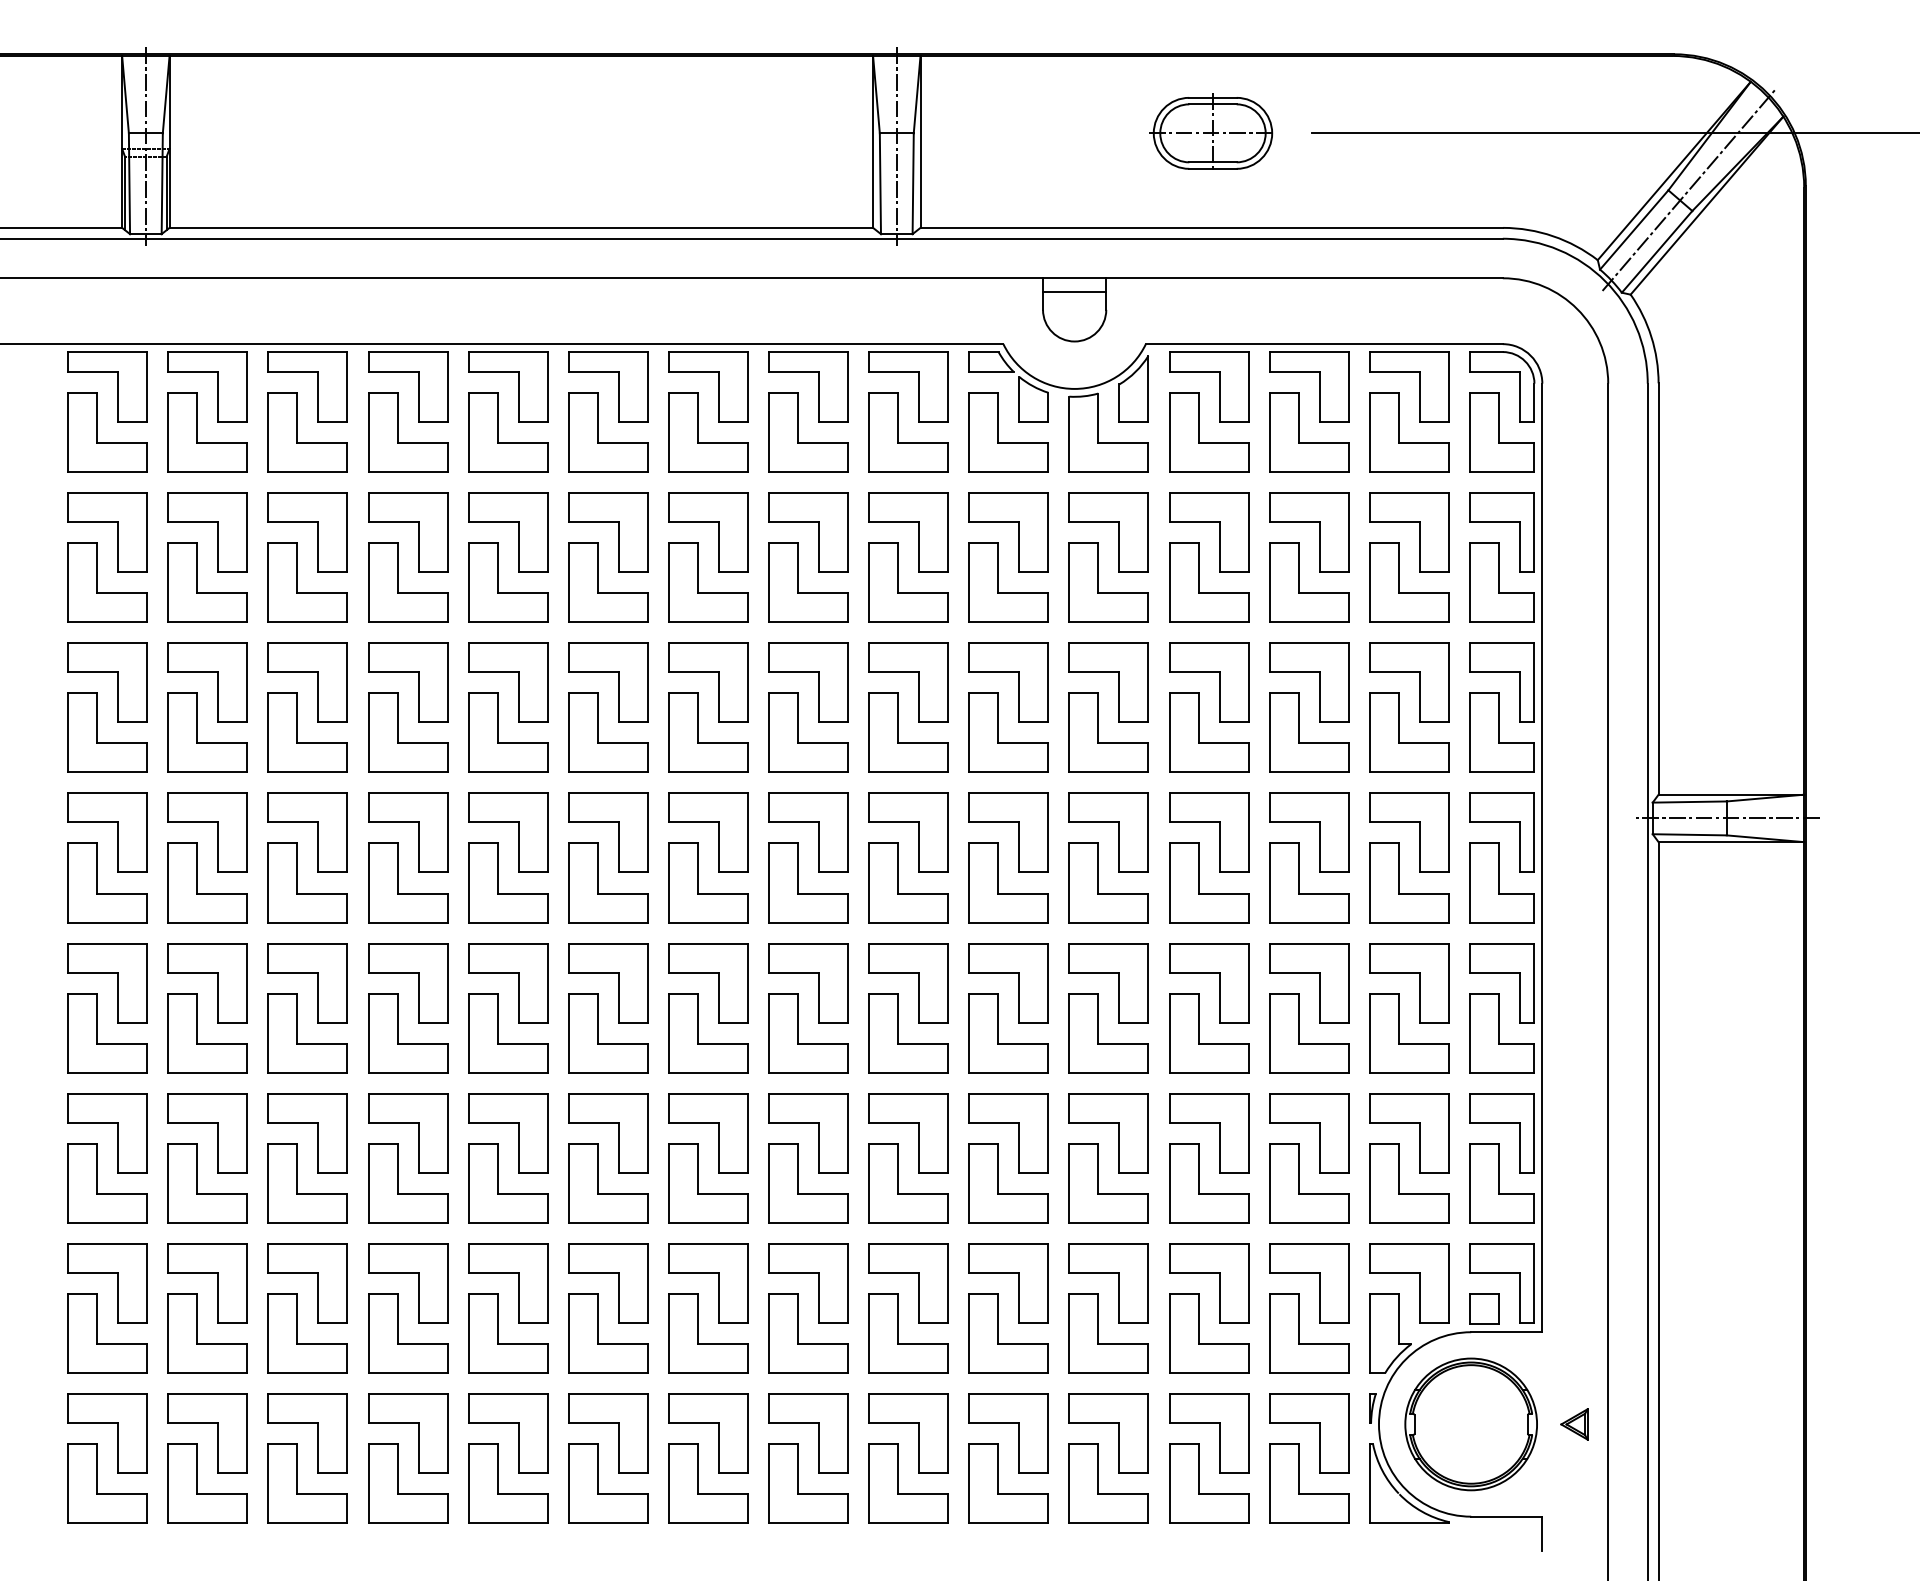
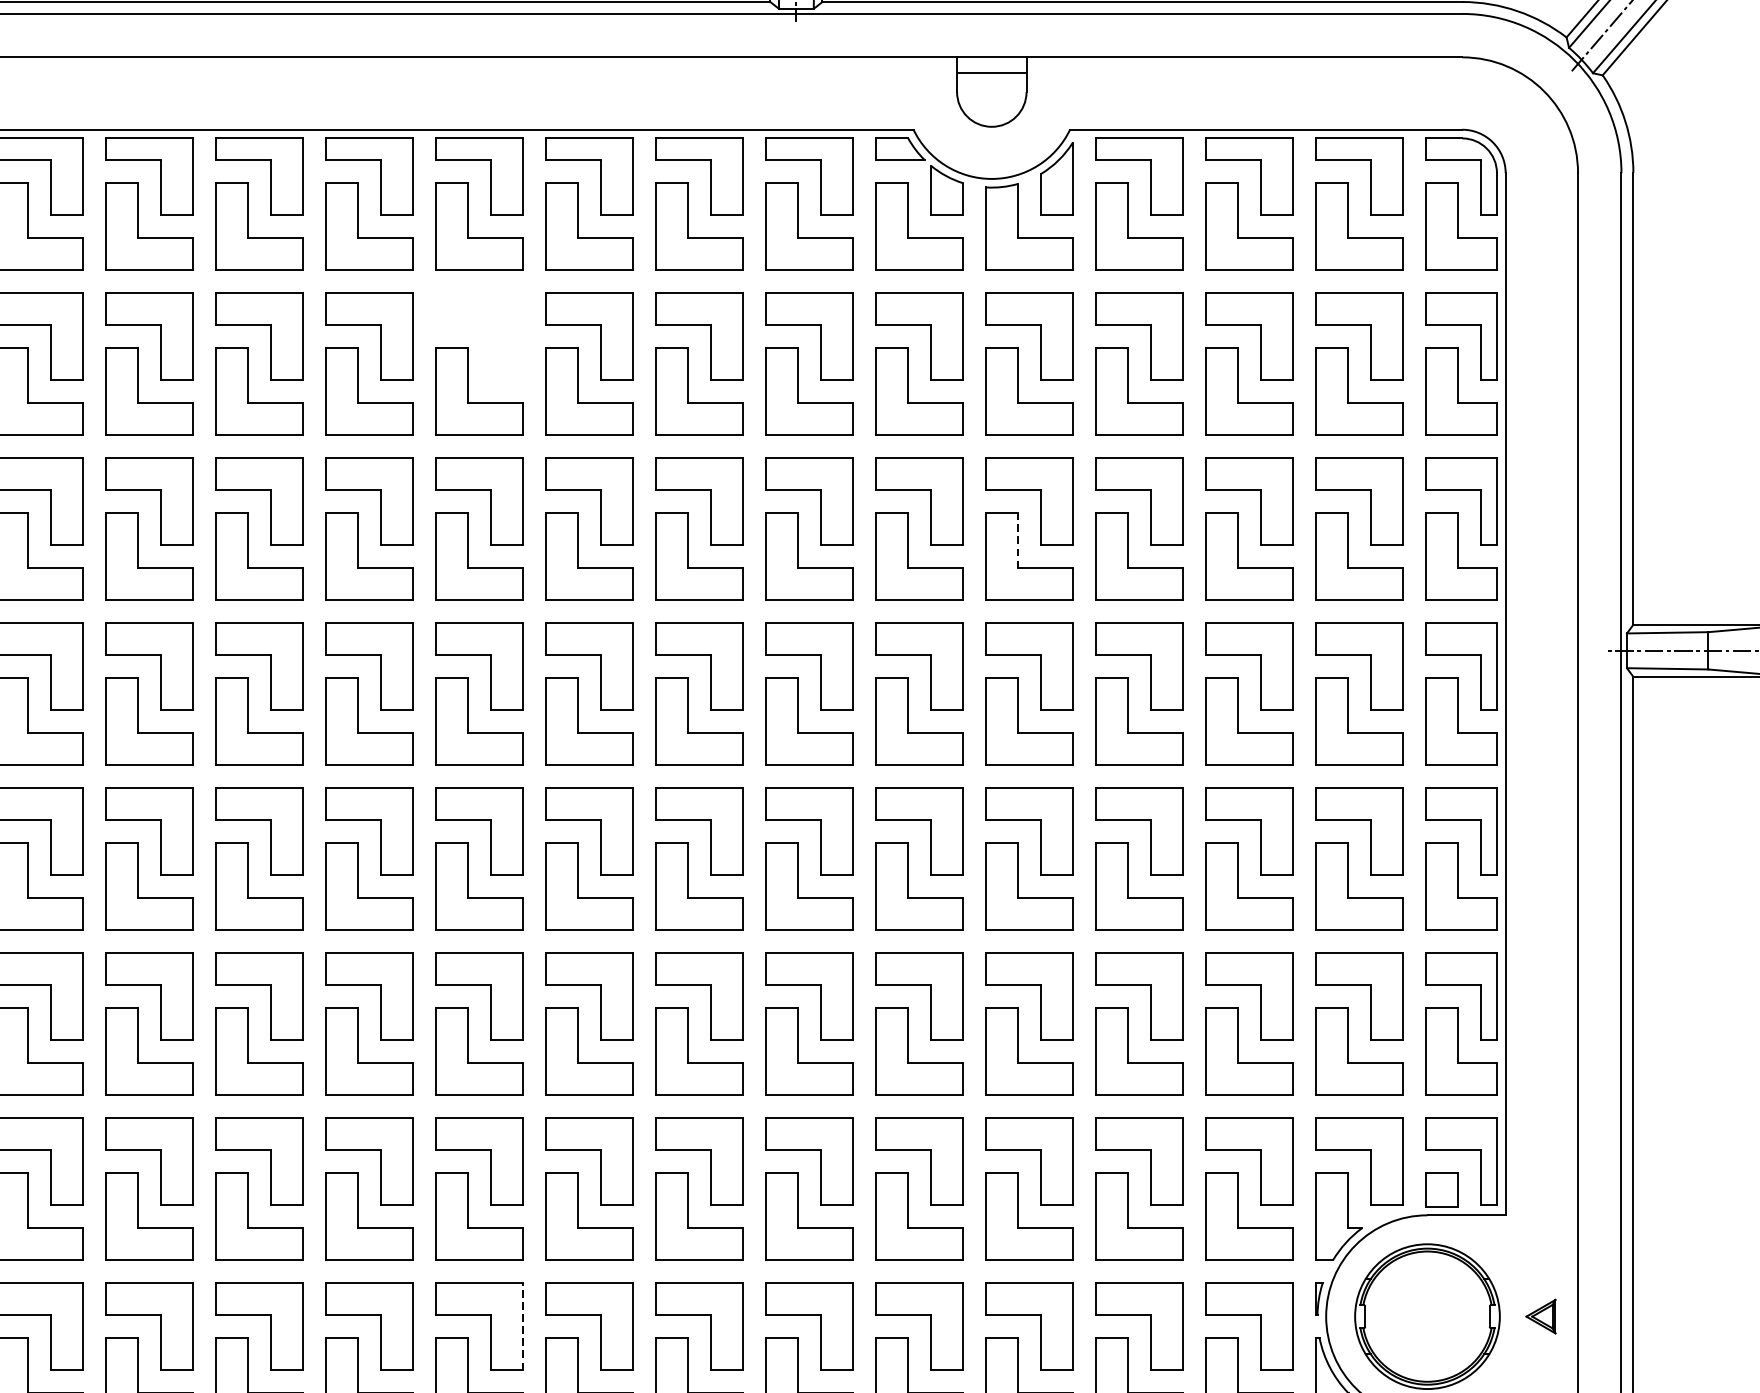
part: (608, 522) -> (479, 325), removed
line: (1098, 717) -> (1018, 539), solid -> dashed
line: (647, 1433) -> (522, 1326), solid -> dashed

